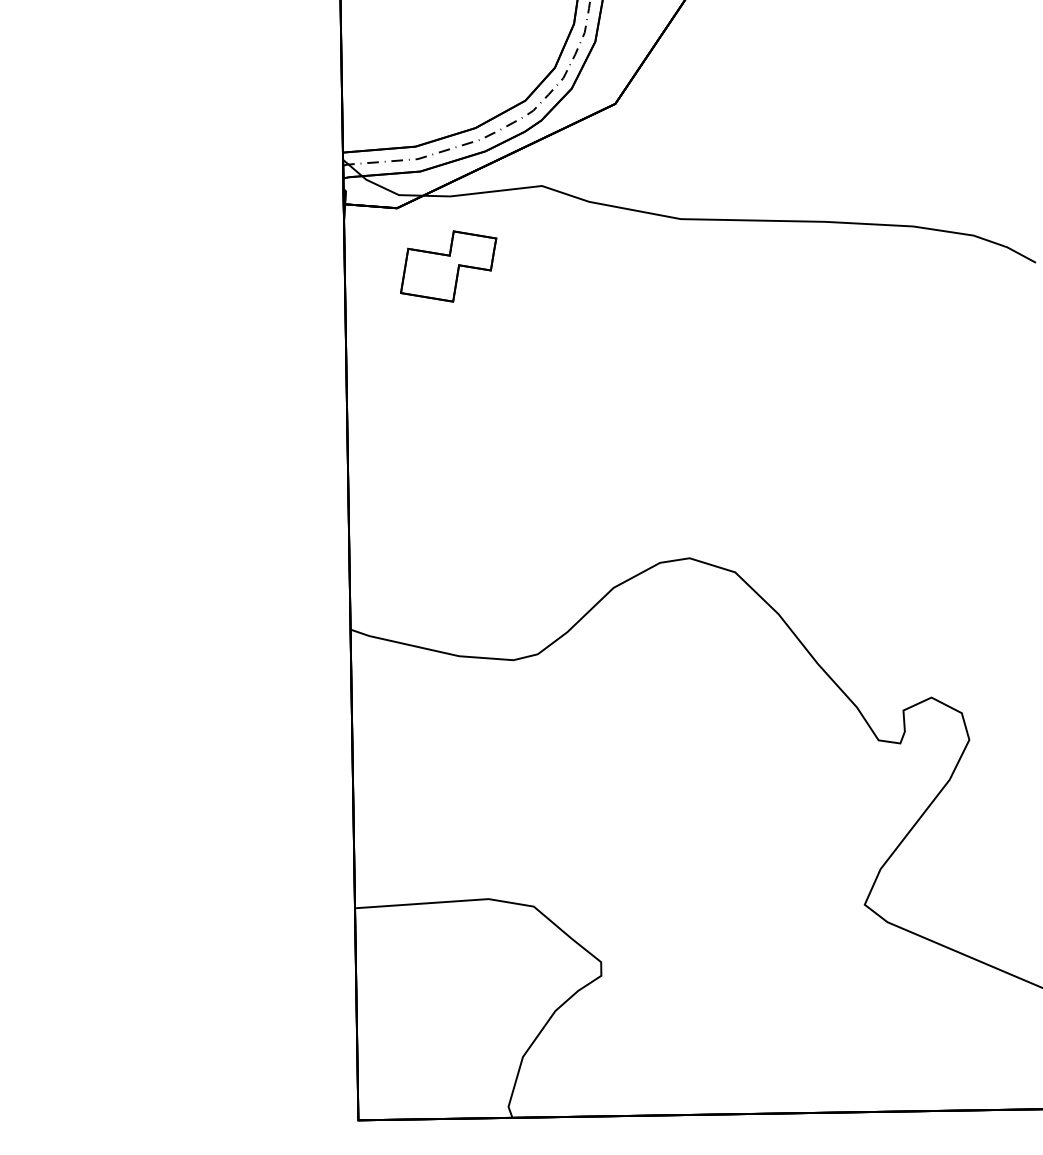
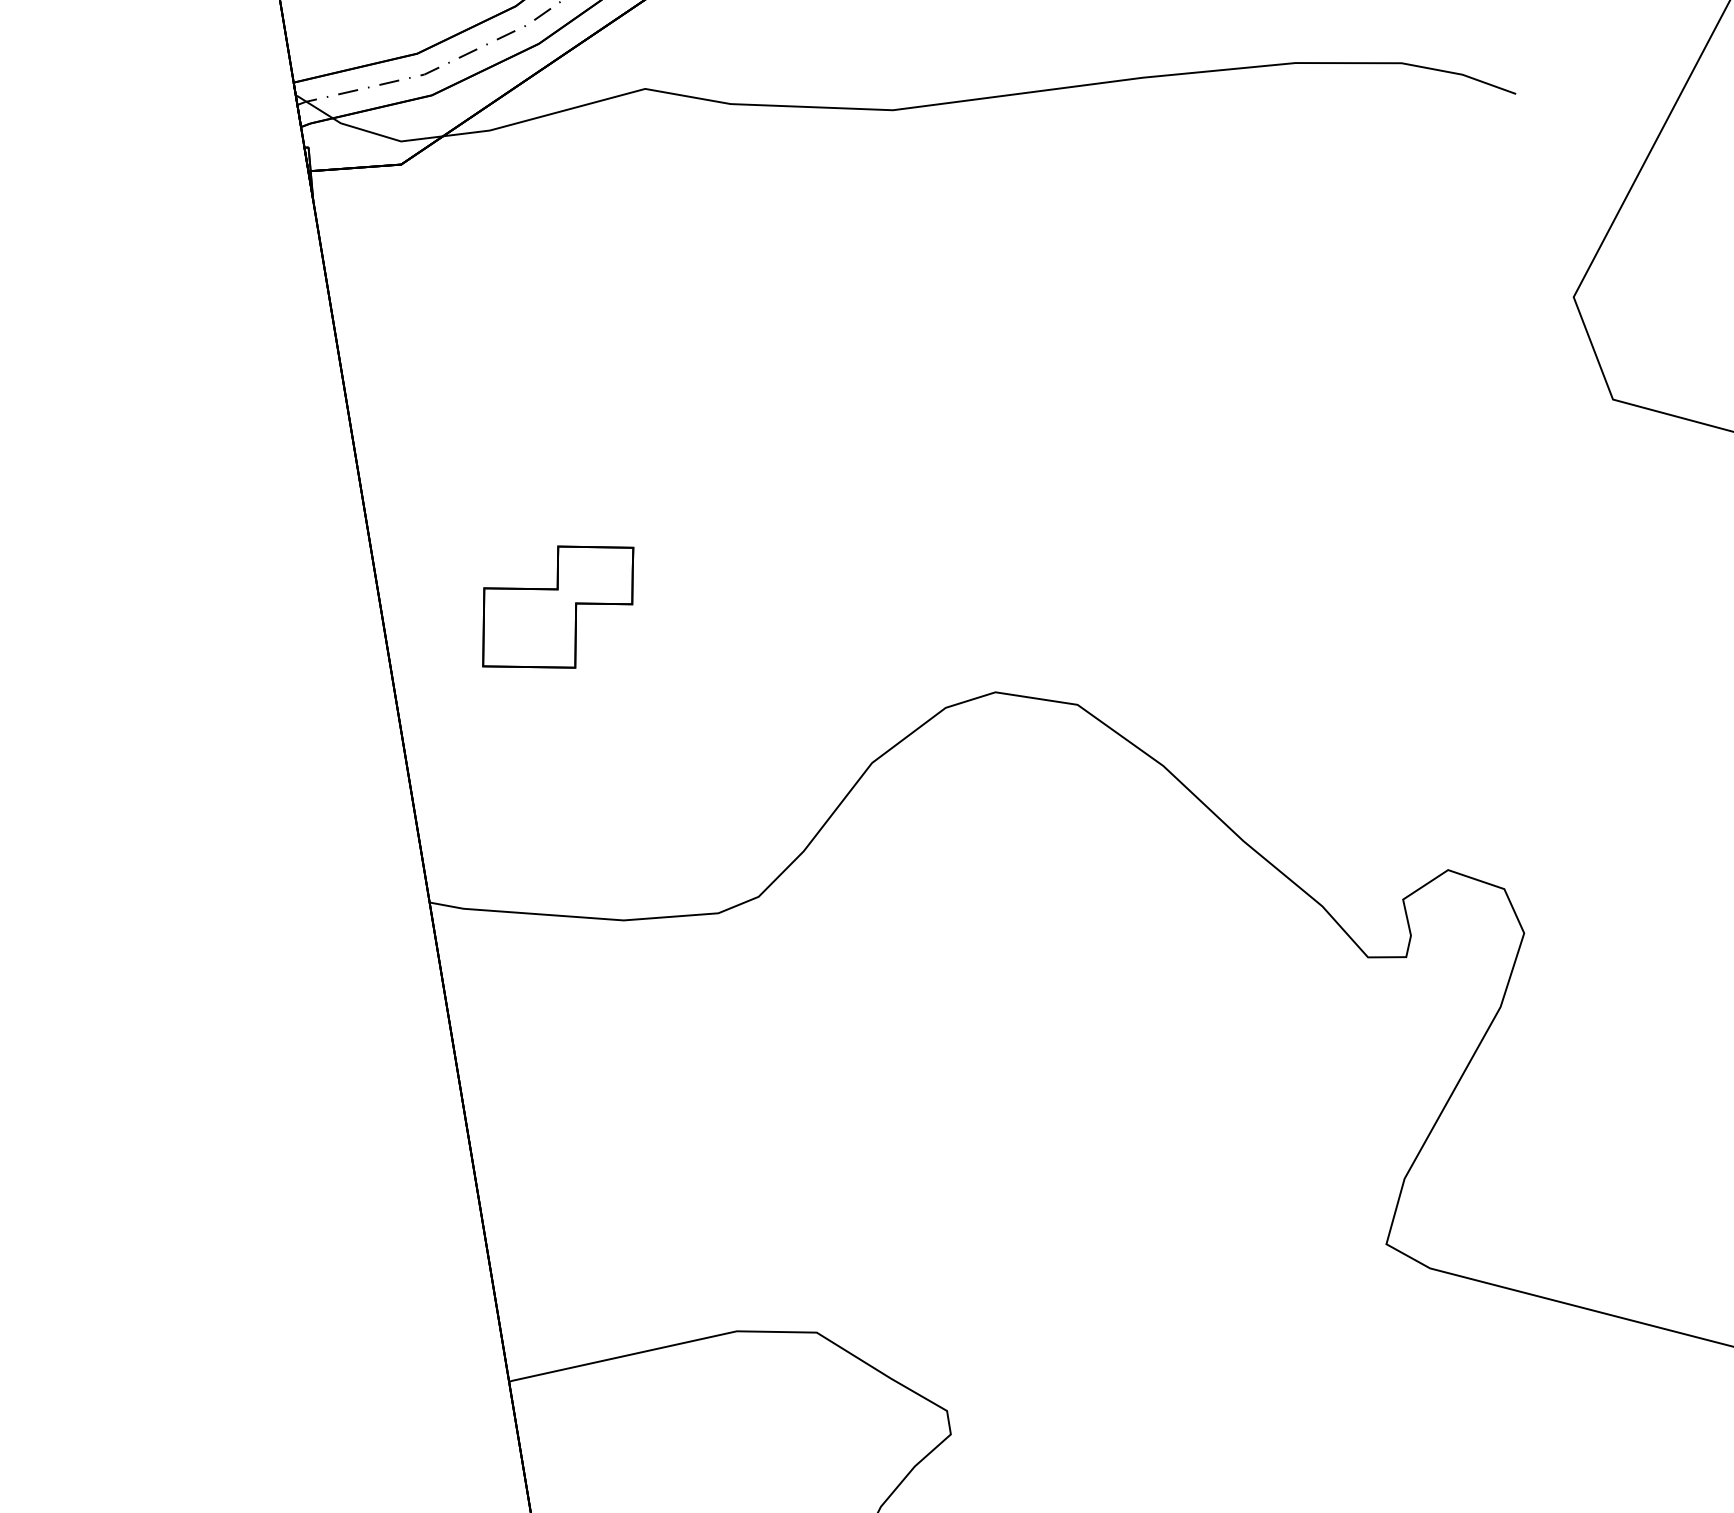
part: (448, 266) -> (558, 608), moved

